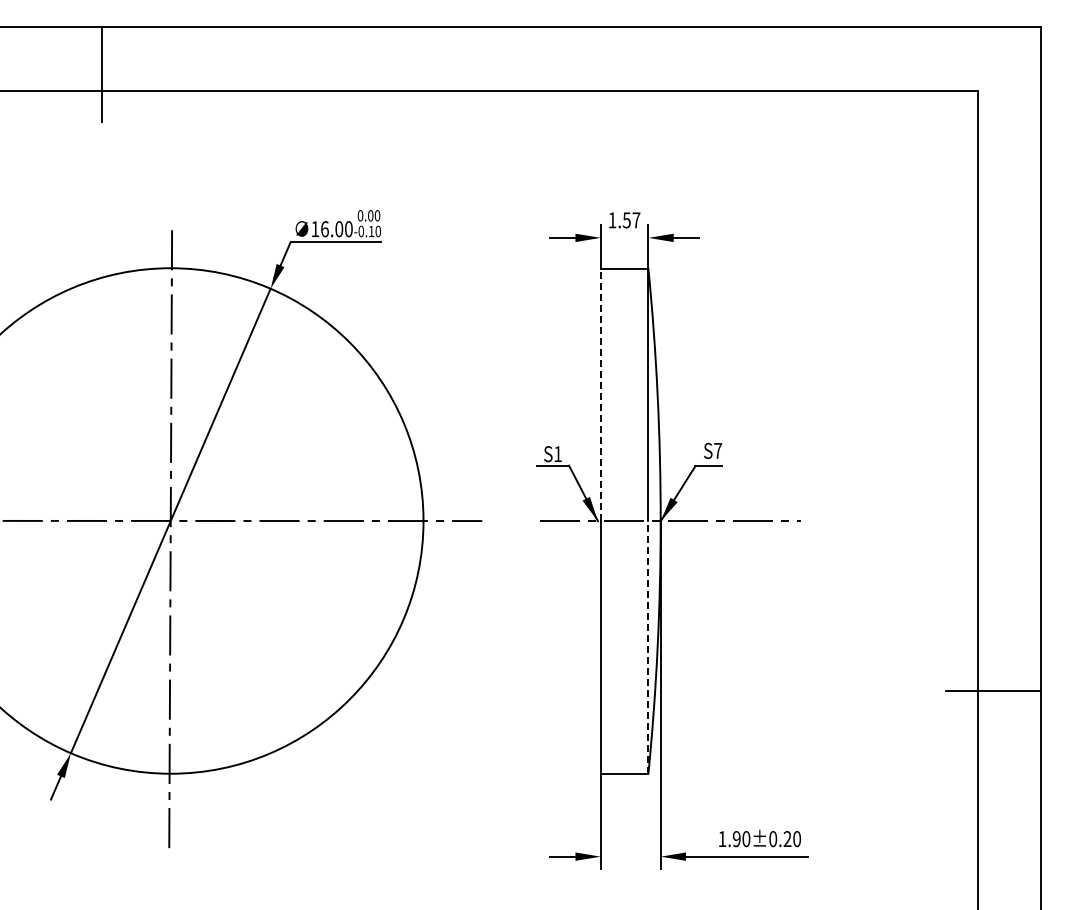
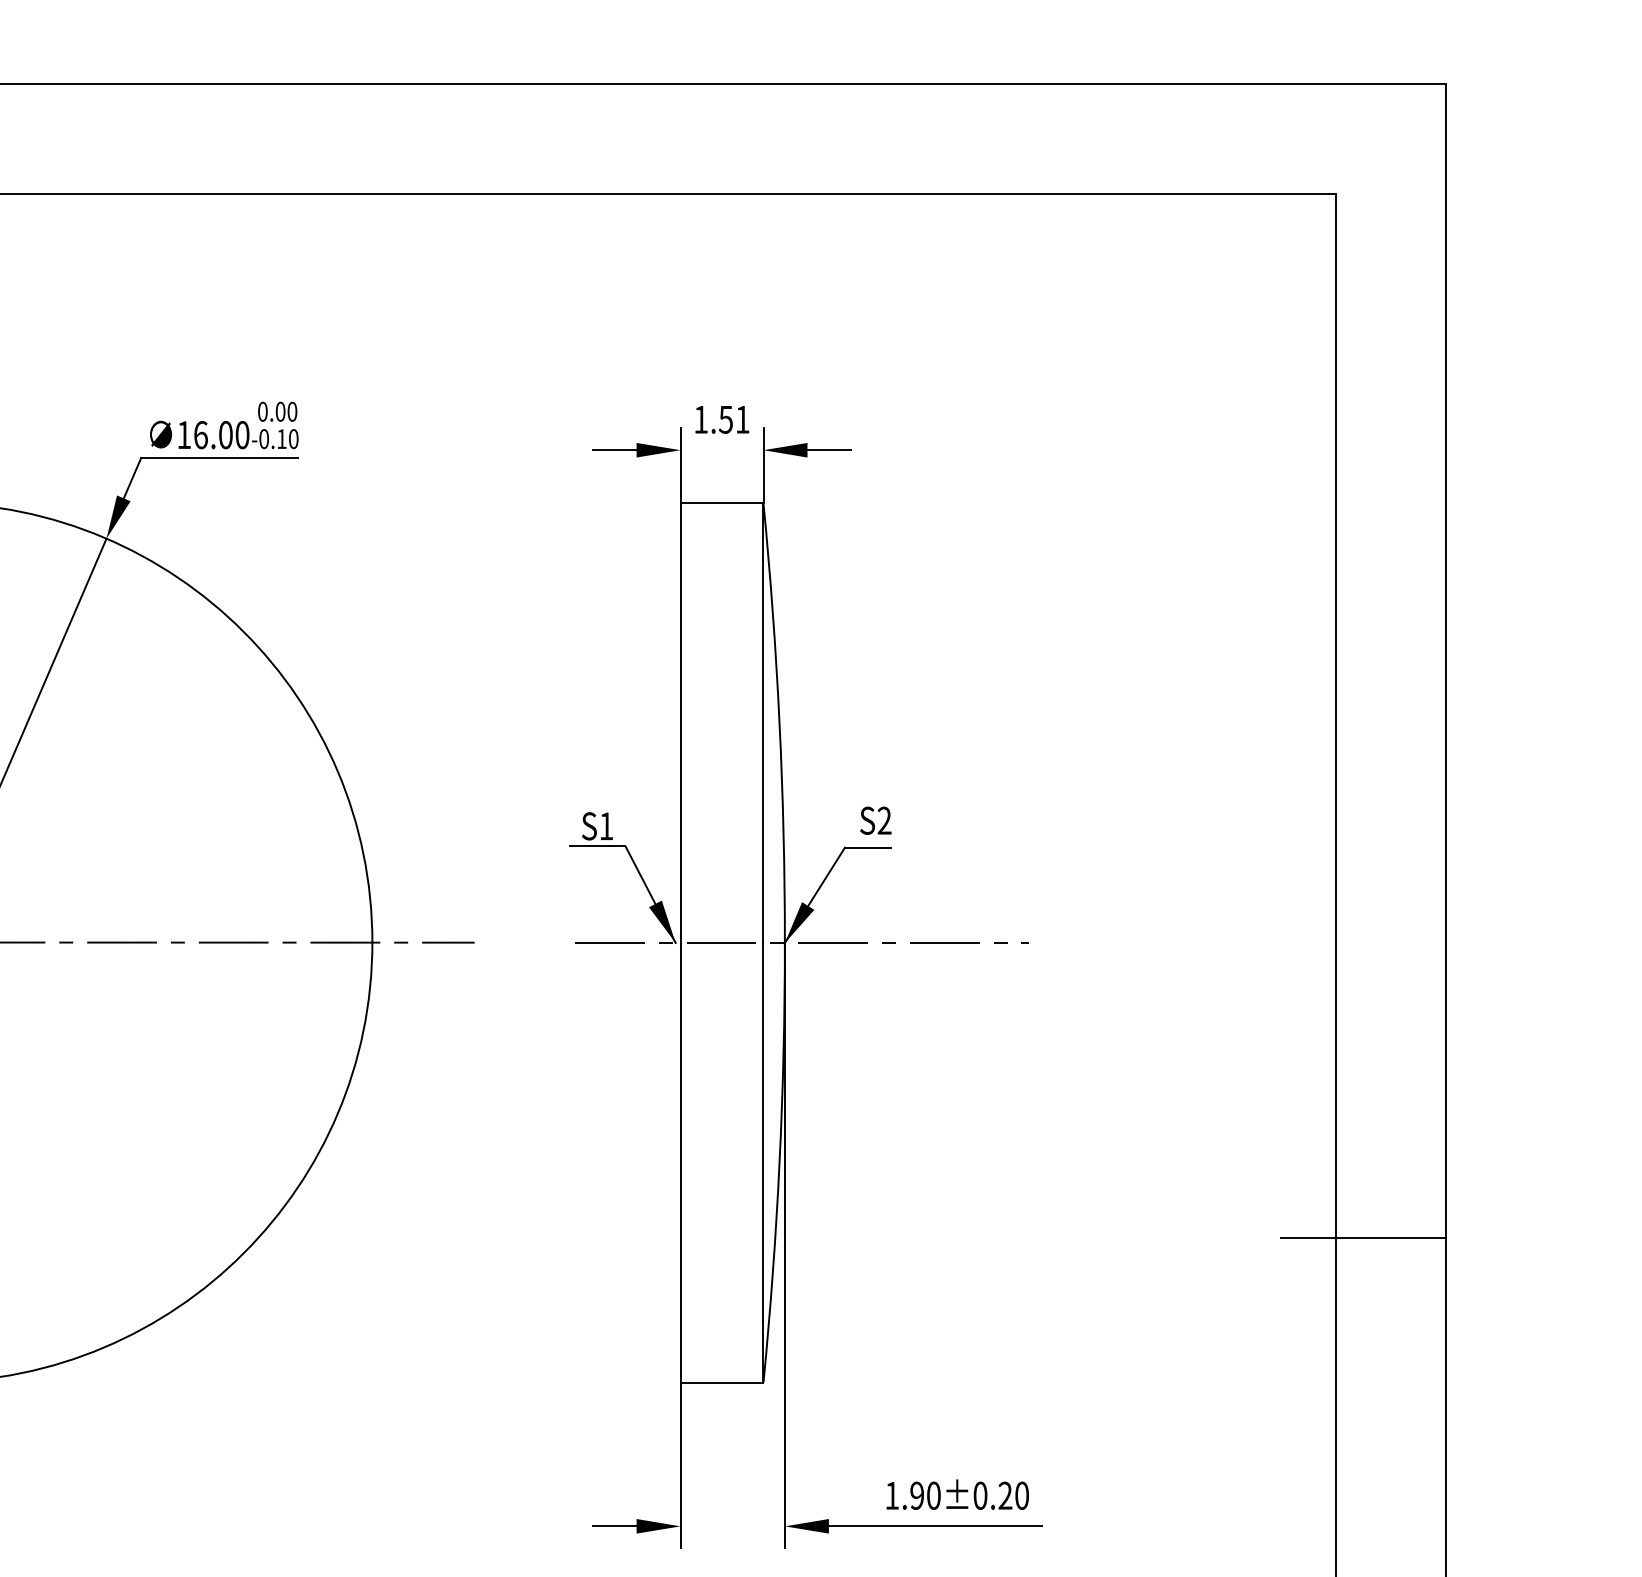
text: (636, 220) -> (742, 419), 1.57 -> 1.51
line: (600, 394) -> (680, 722), dashed -> solid
text: (717, 450) -> (883, 819), S7 -> S2
line: (648, 647) -> (763, 1162), dashed -> solid

